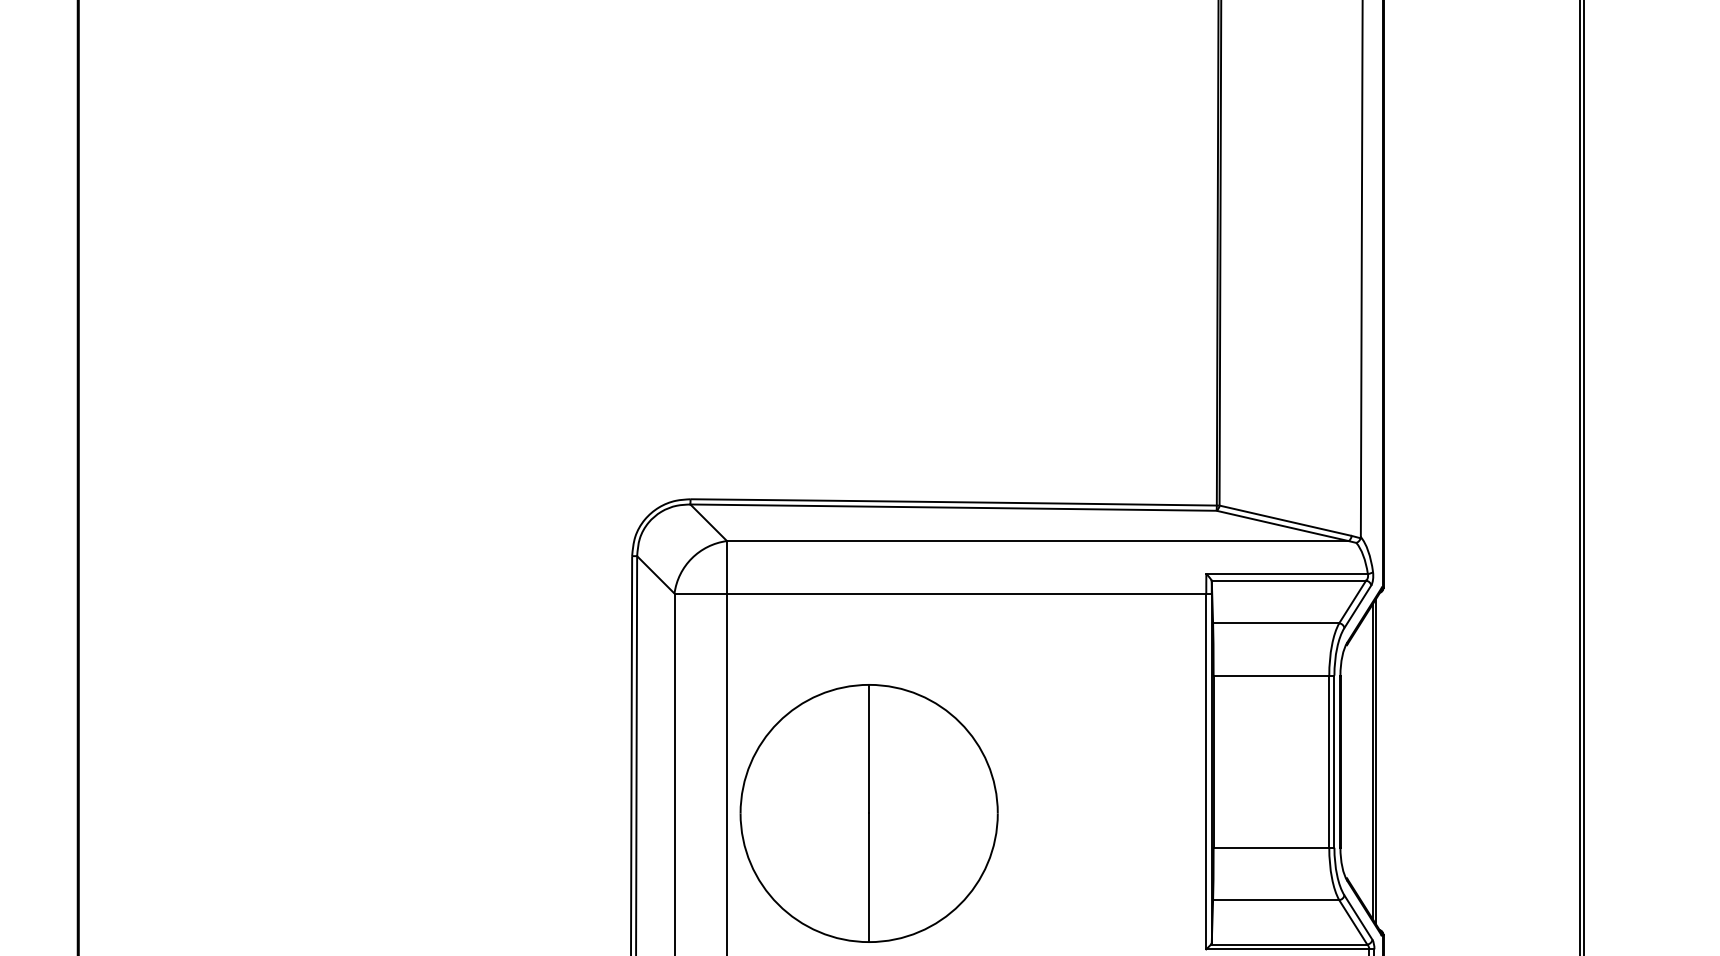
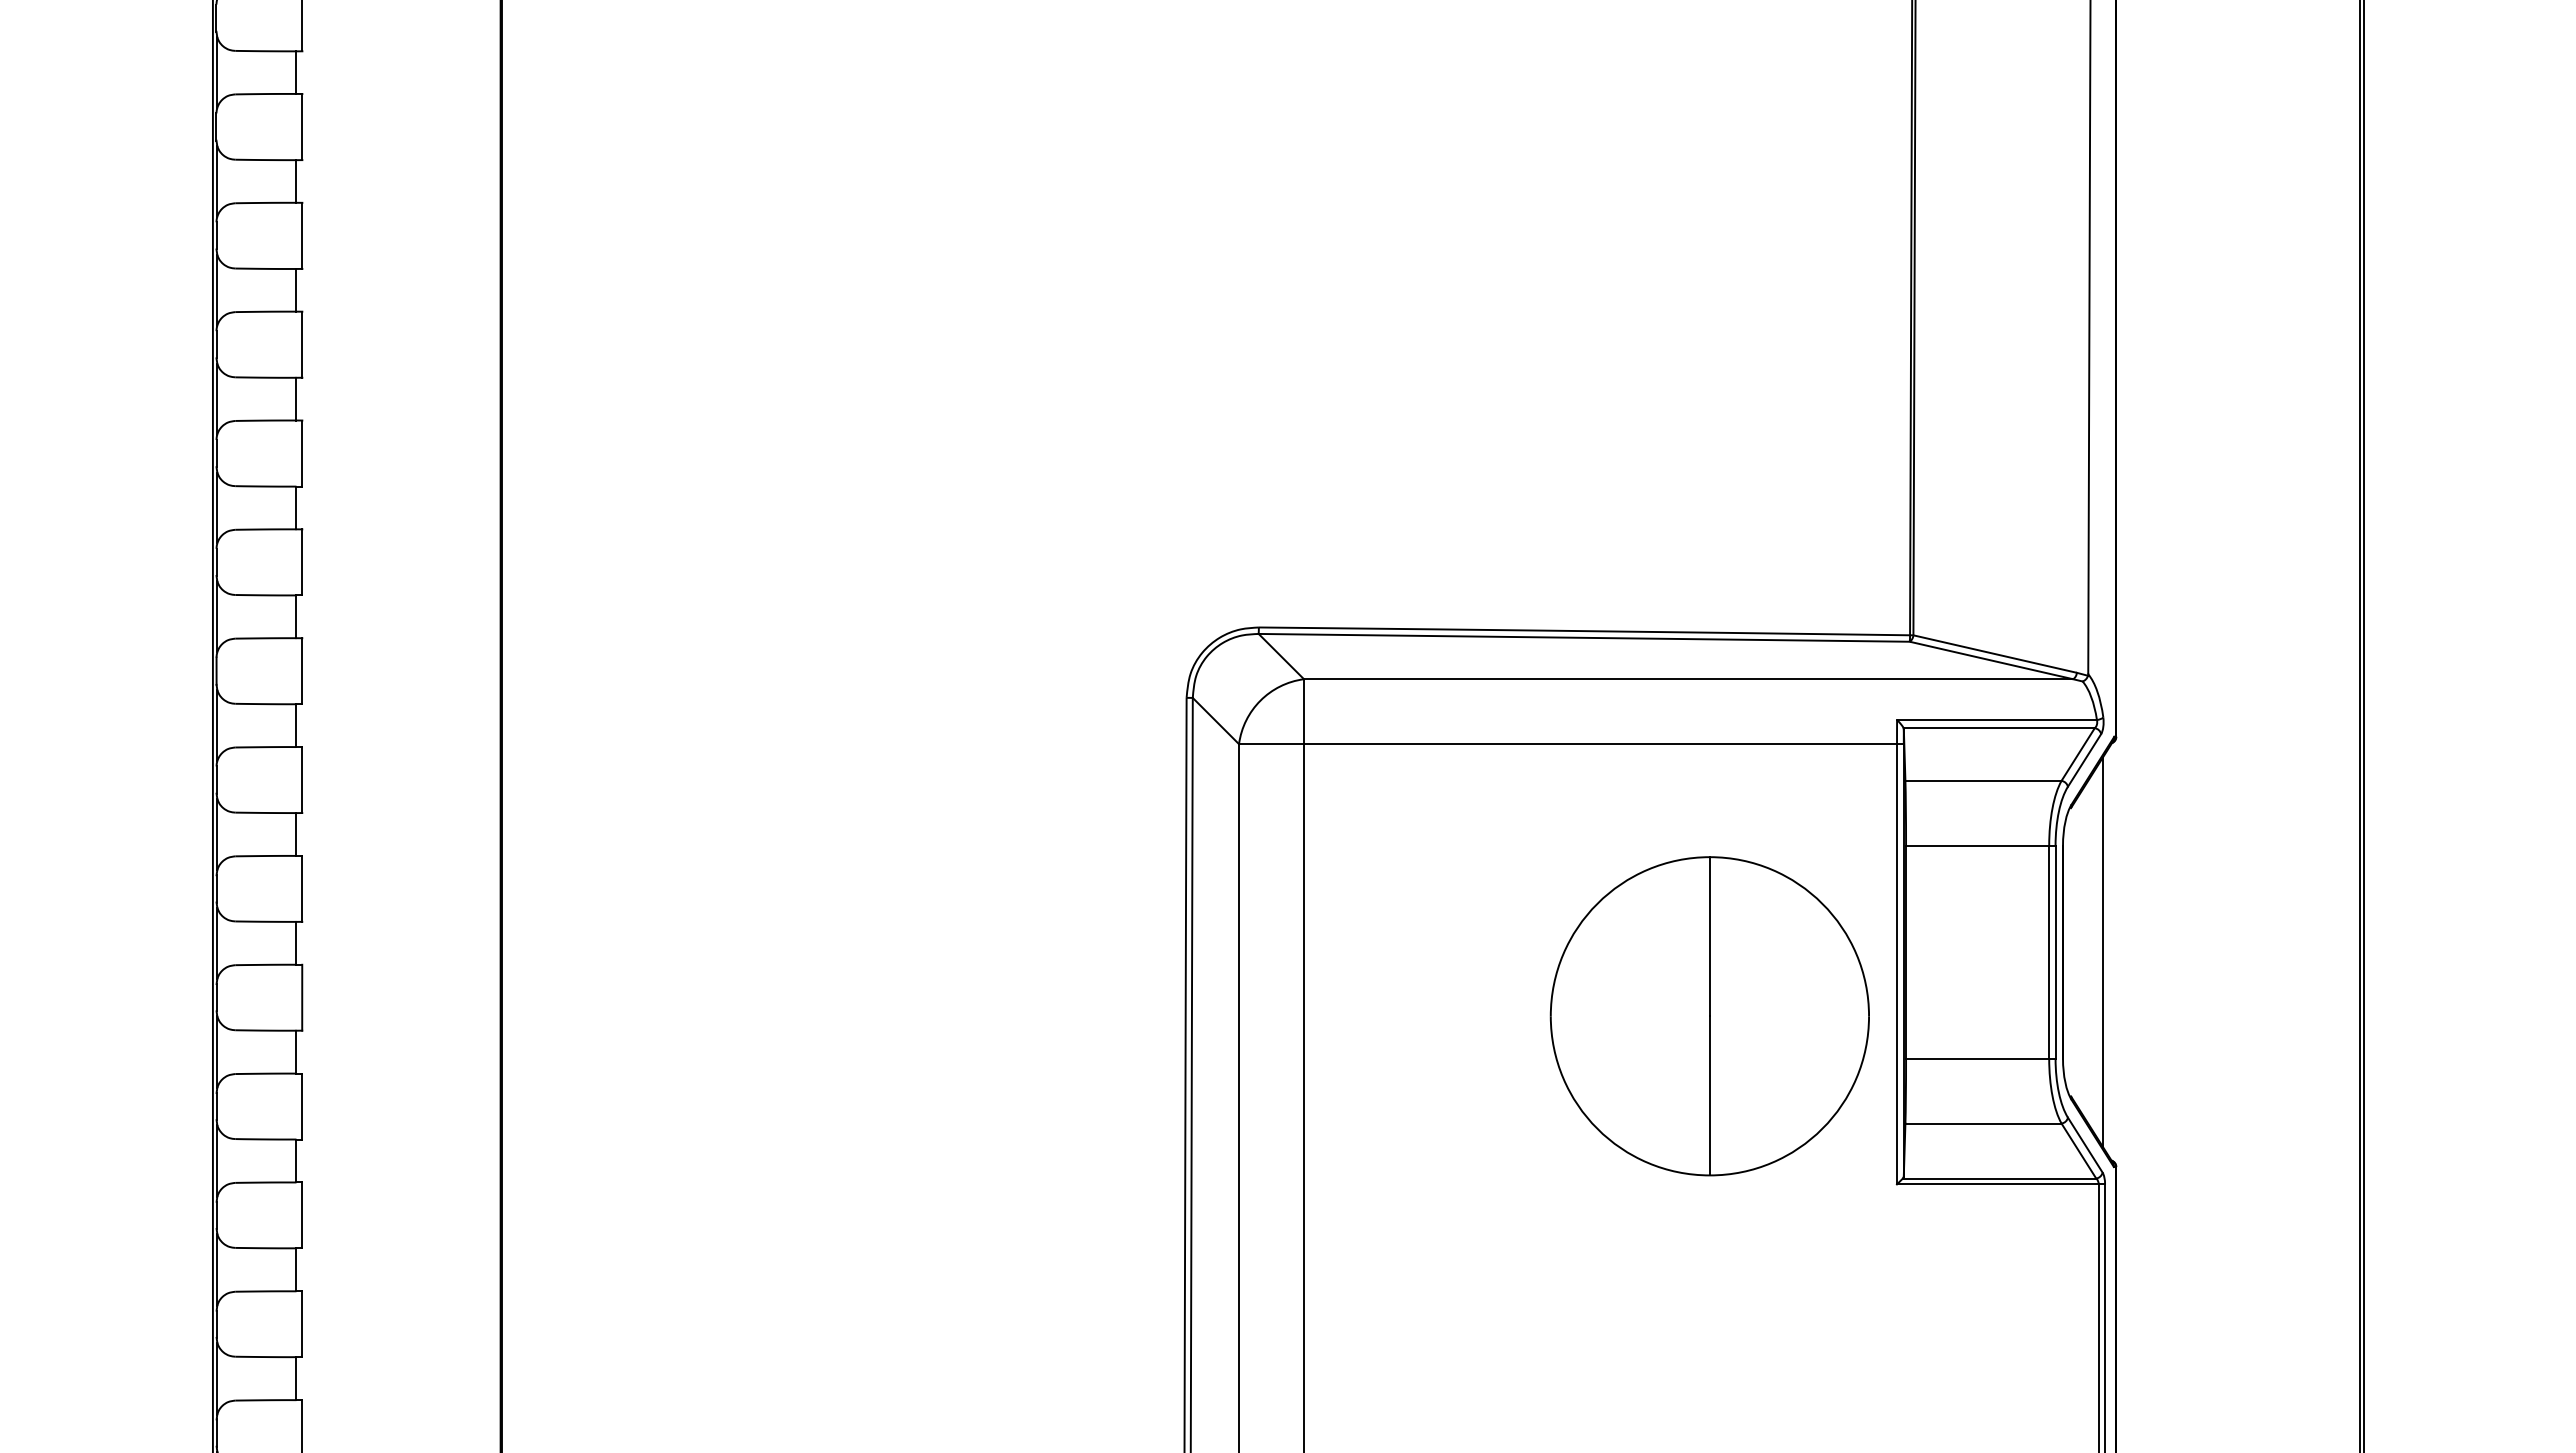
line: (1375, 761) -> (2106, 952), removed
part: (868, 813) -> (1709, 1016), moved

